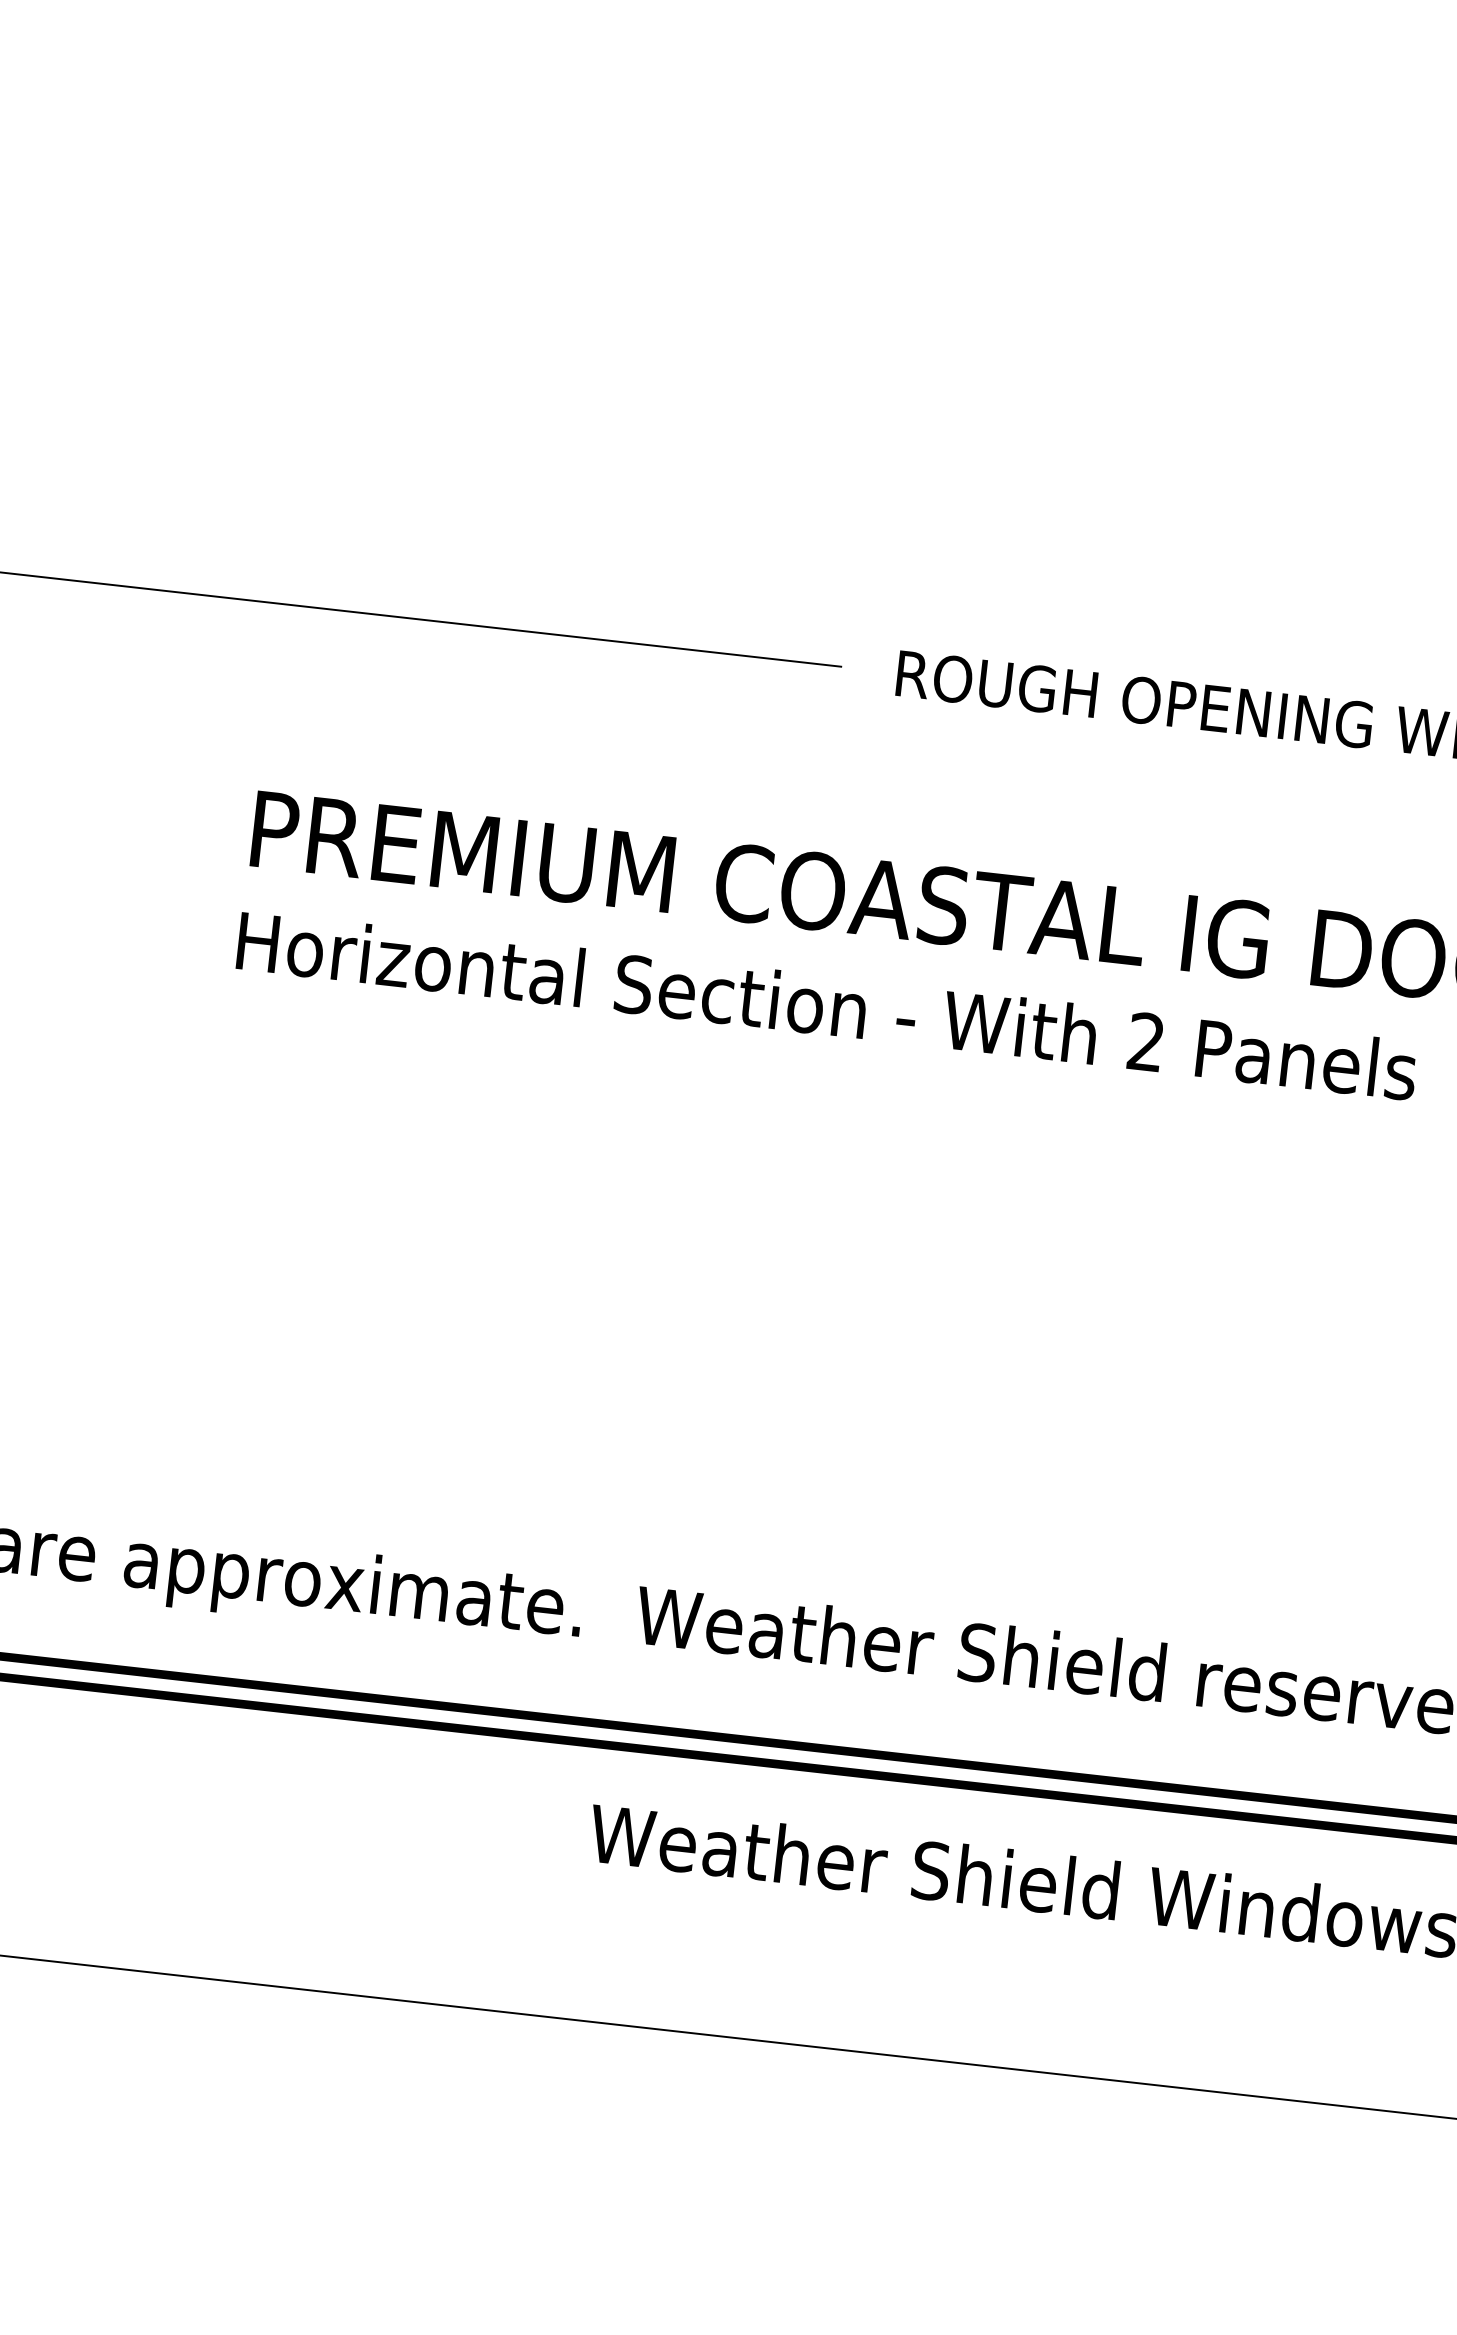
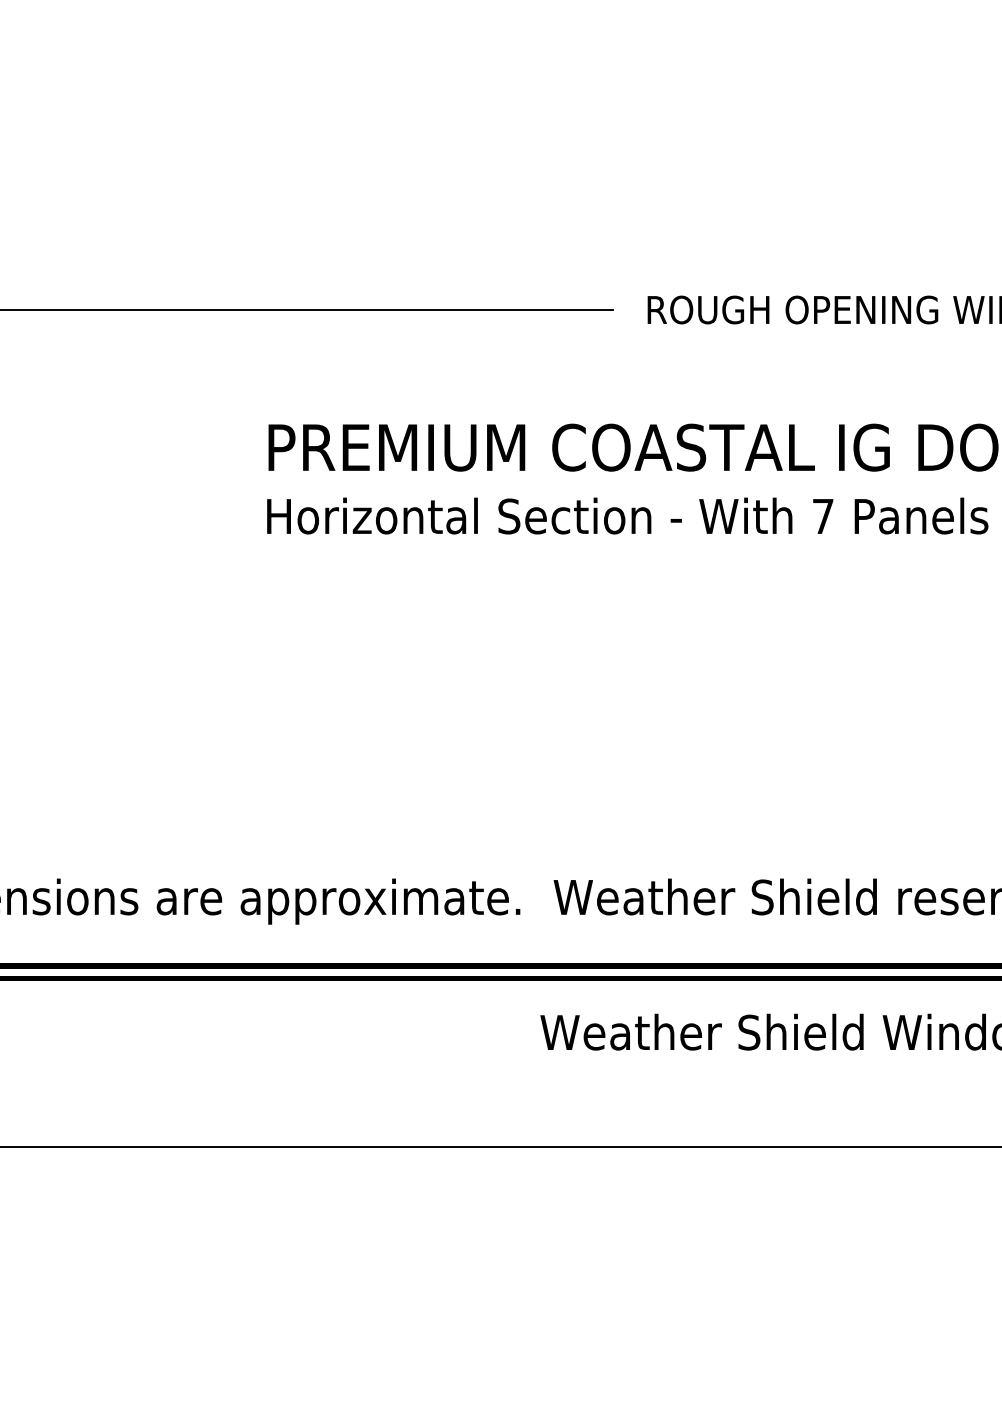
text: (1145, 1040) -> (822, 515), 2 -> 7

